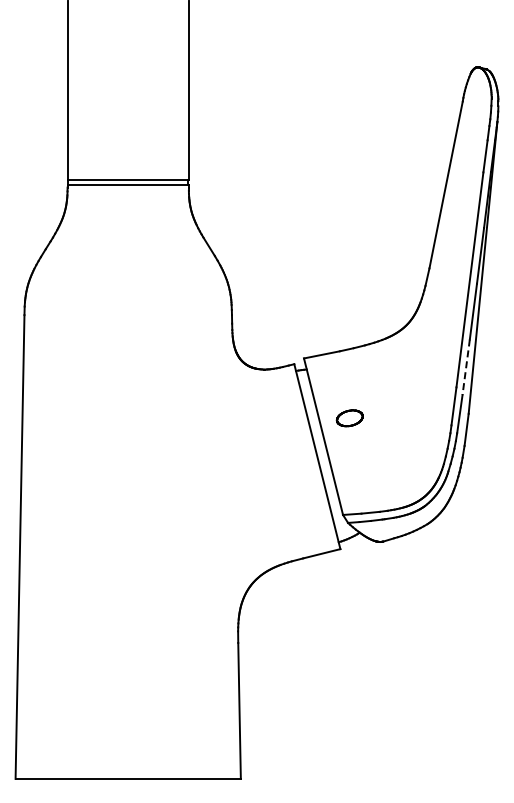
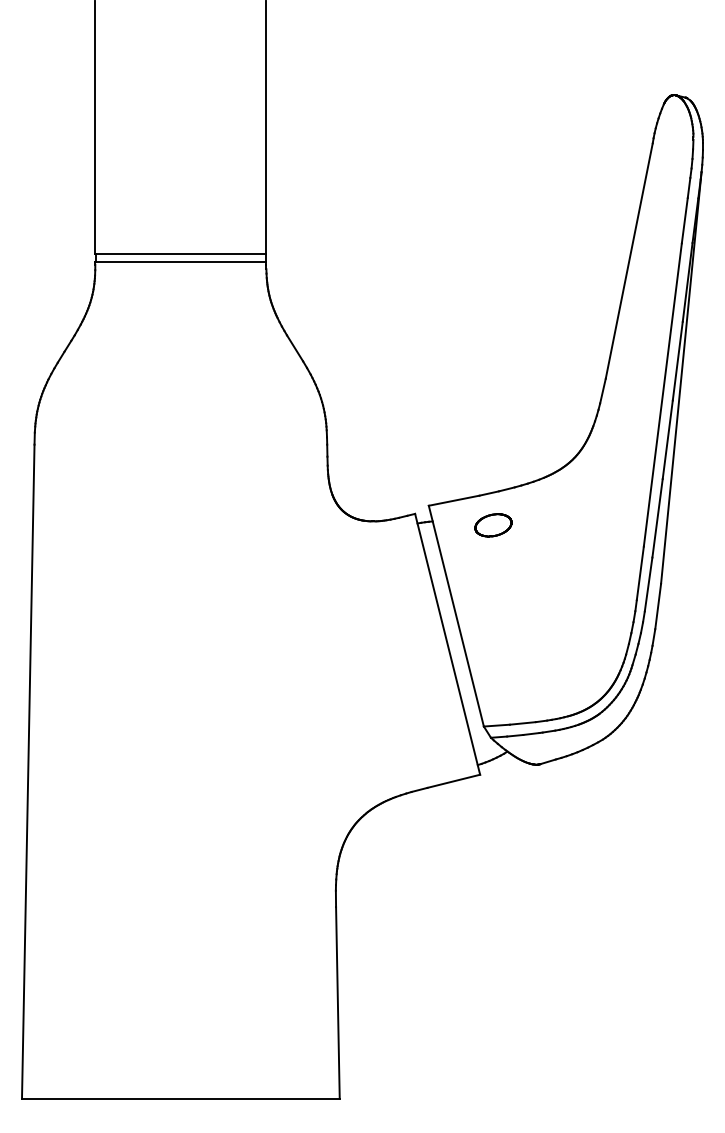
line: (466, 367) -> (657, 518), dashed -> solid
part: (349, 418) -> (492, 525), moved

